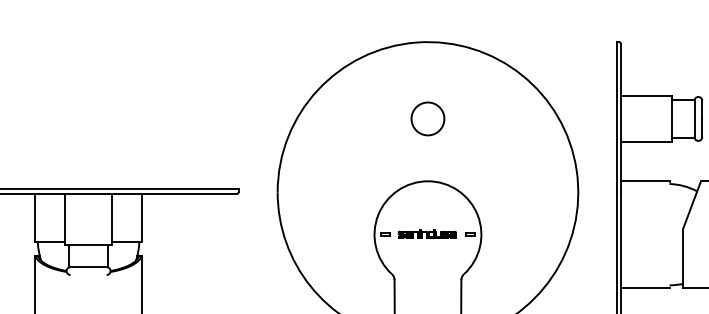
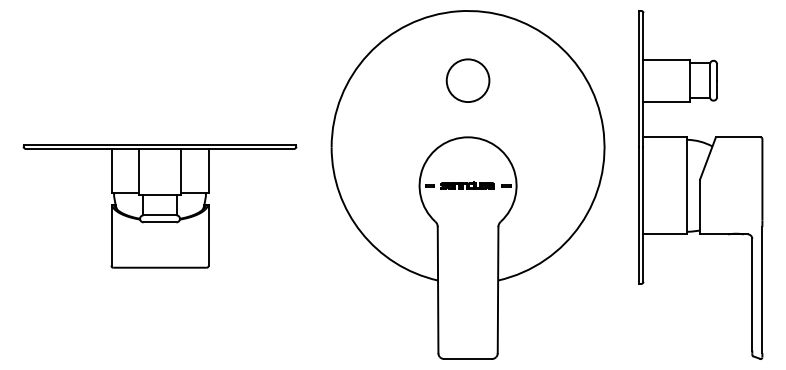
circle: (427, 118) -> (467, 80), size x1.43
line: (669, 234) -> (687, 185), added
line: (88, 275) -> (159, 222), added

